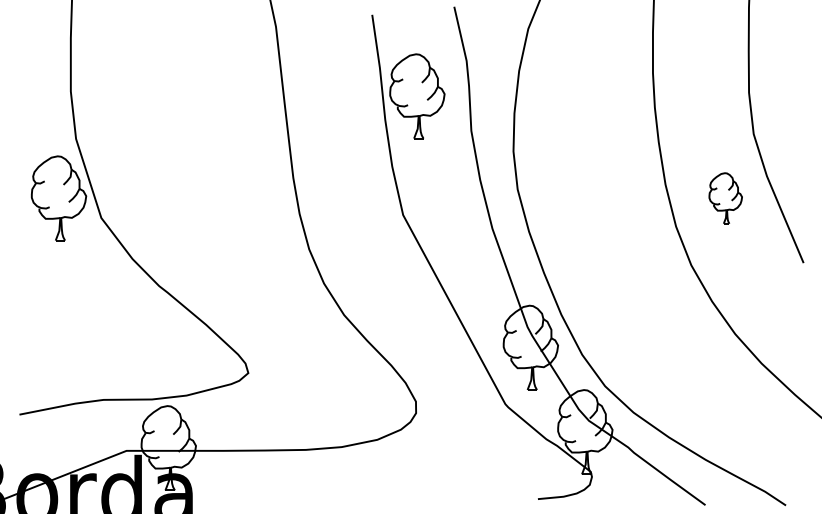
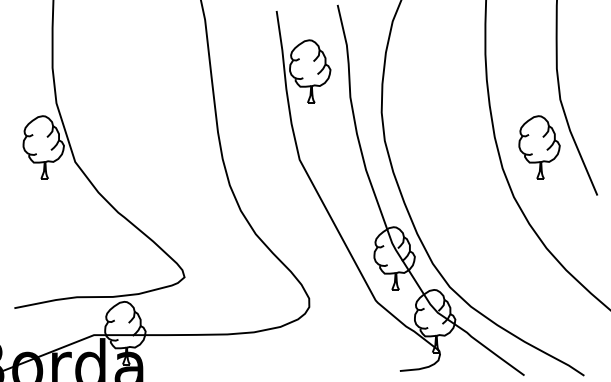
part: (725, 198) -> (539, 147), size x1.67

